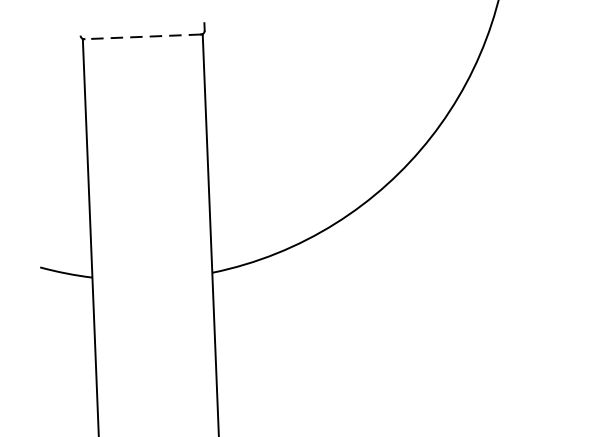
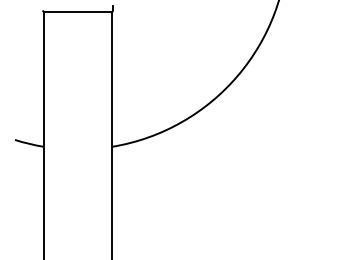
line: (143, 36) -> (78, 12), dashed -> solid

